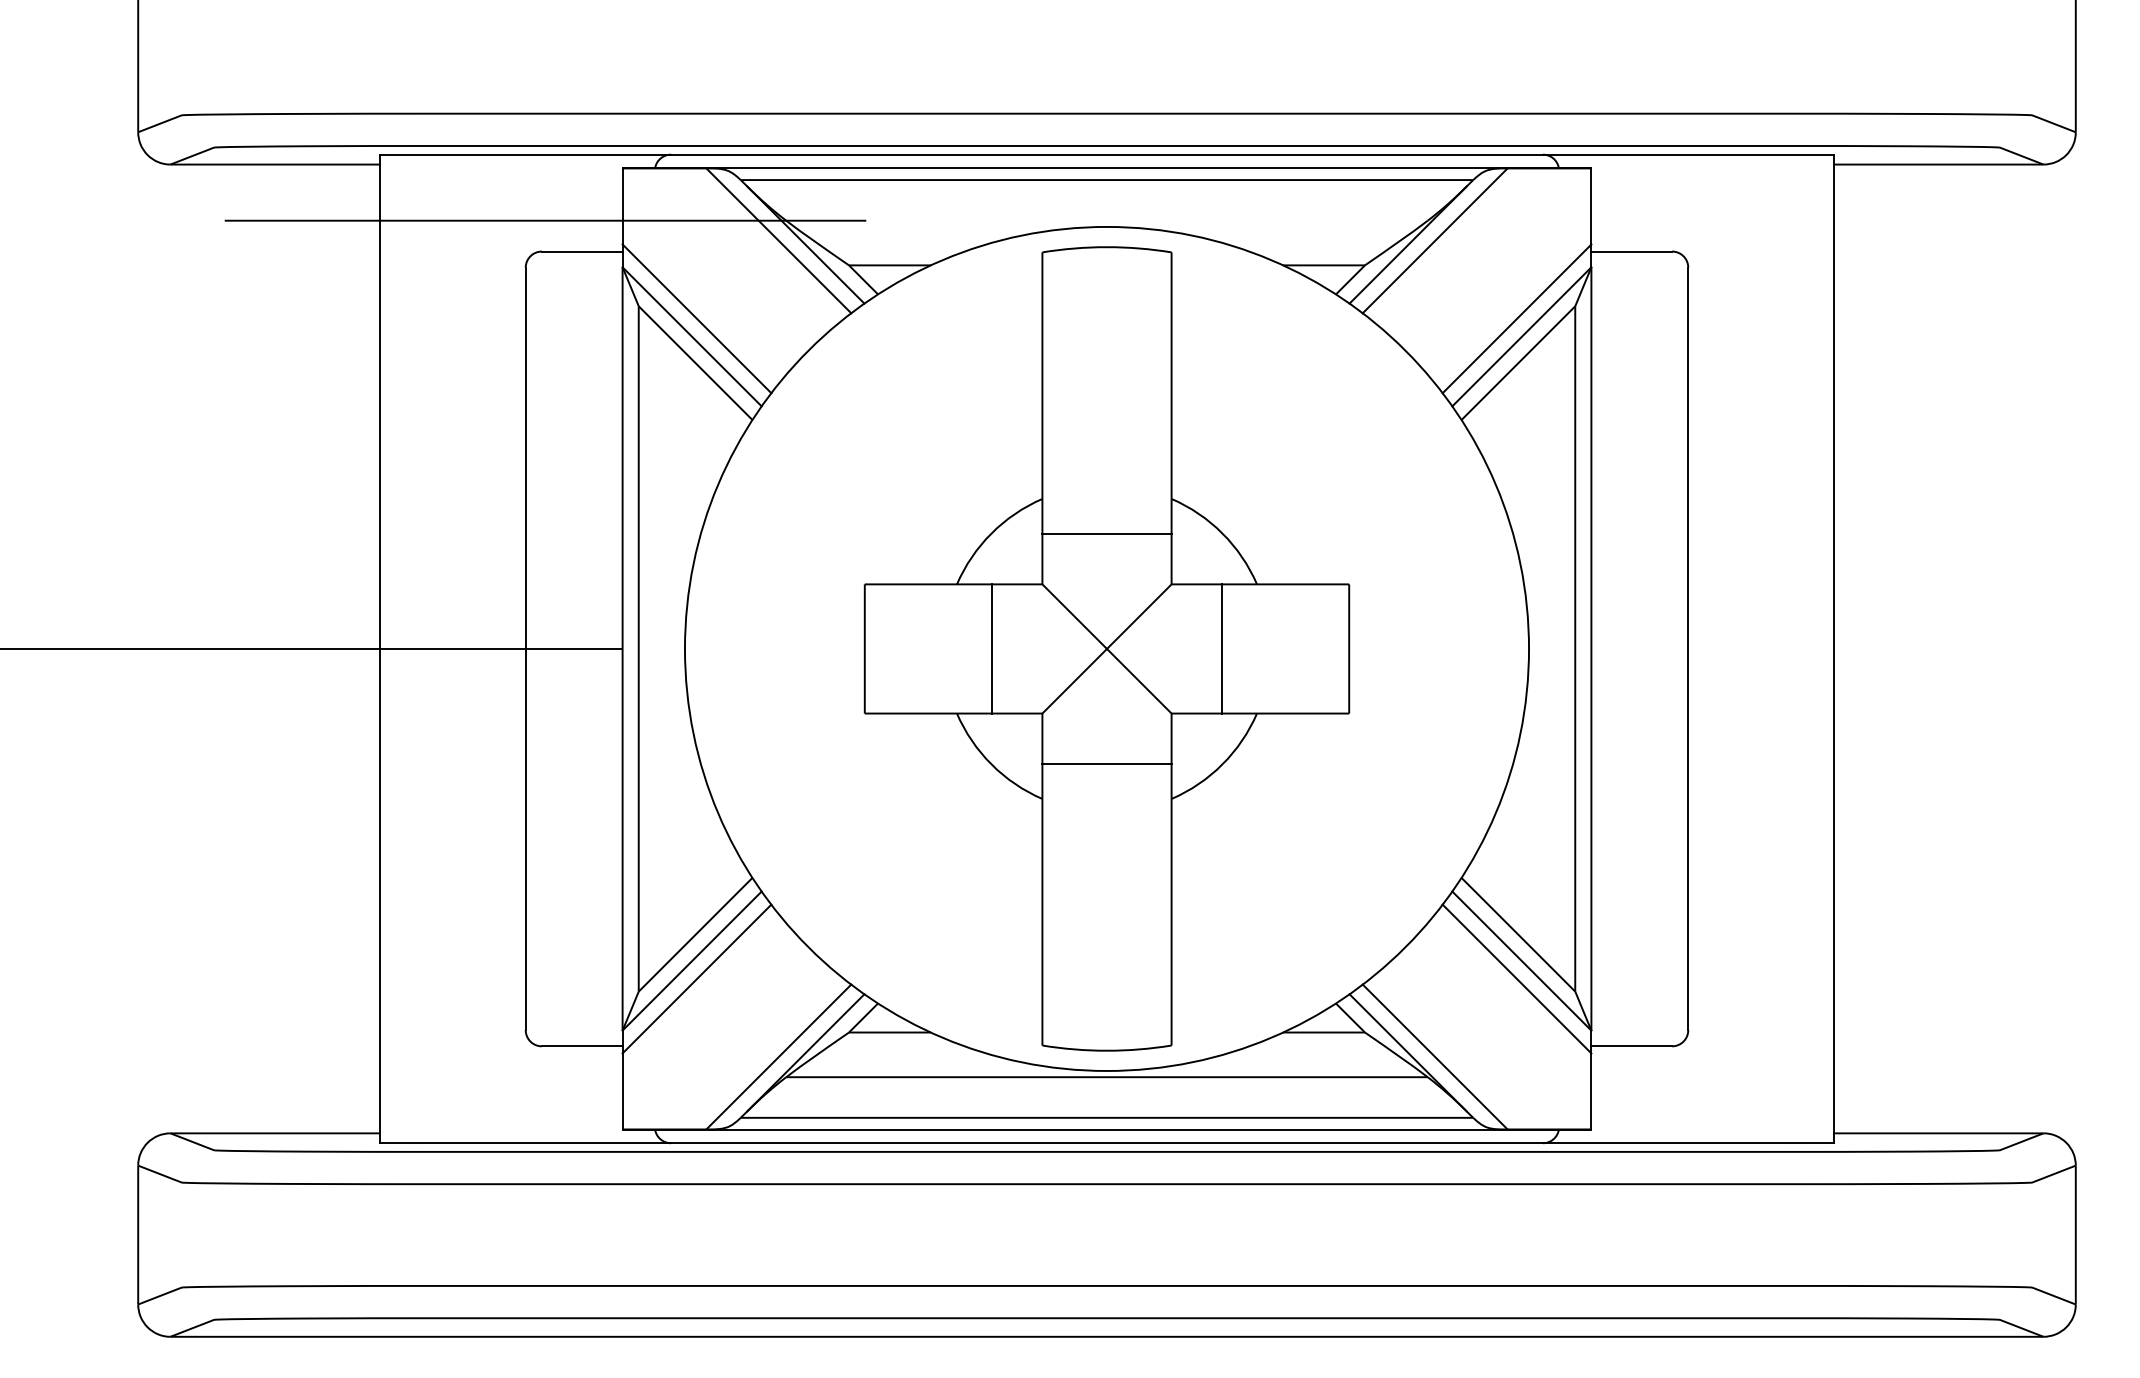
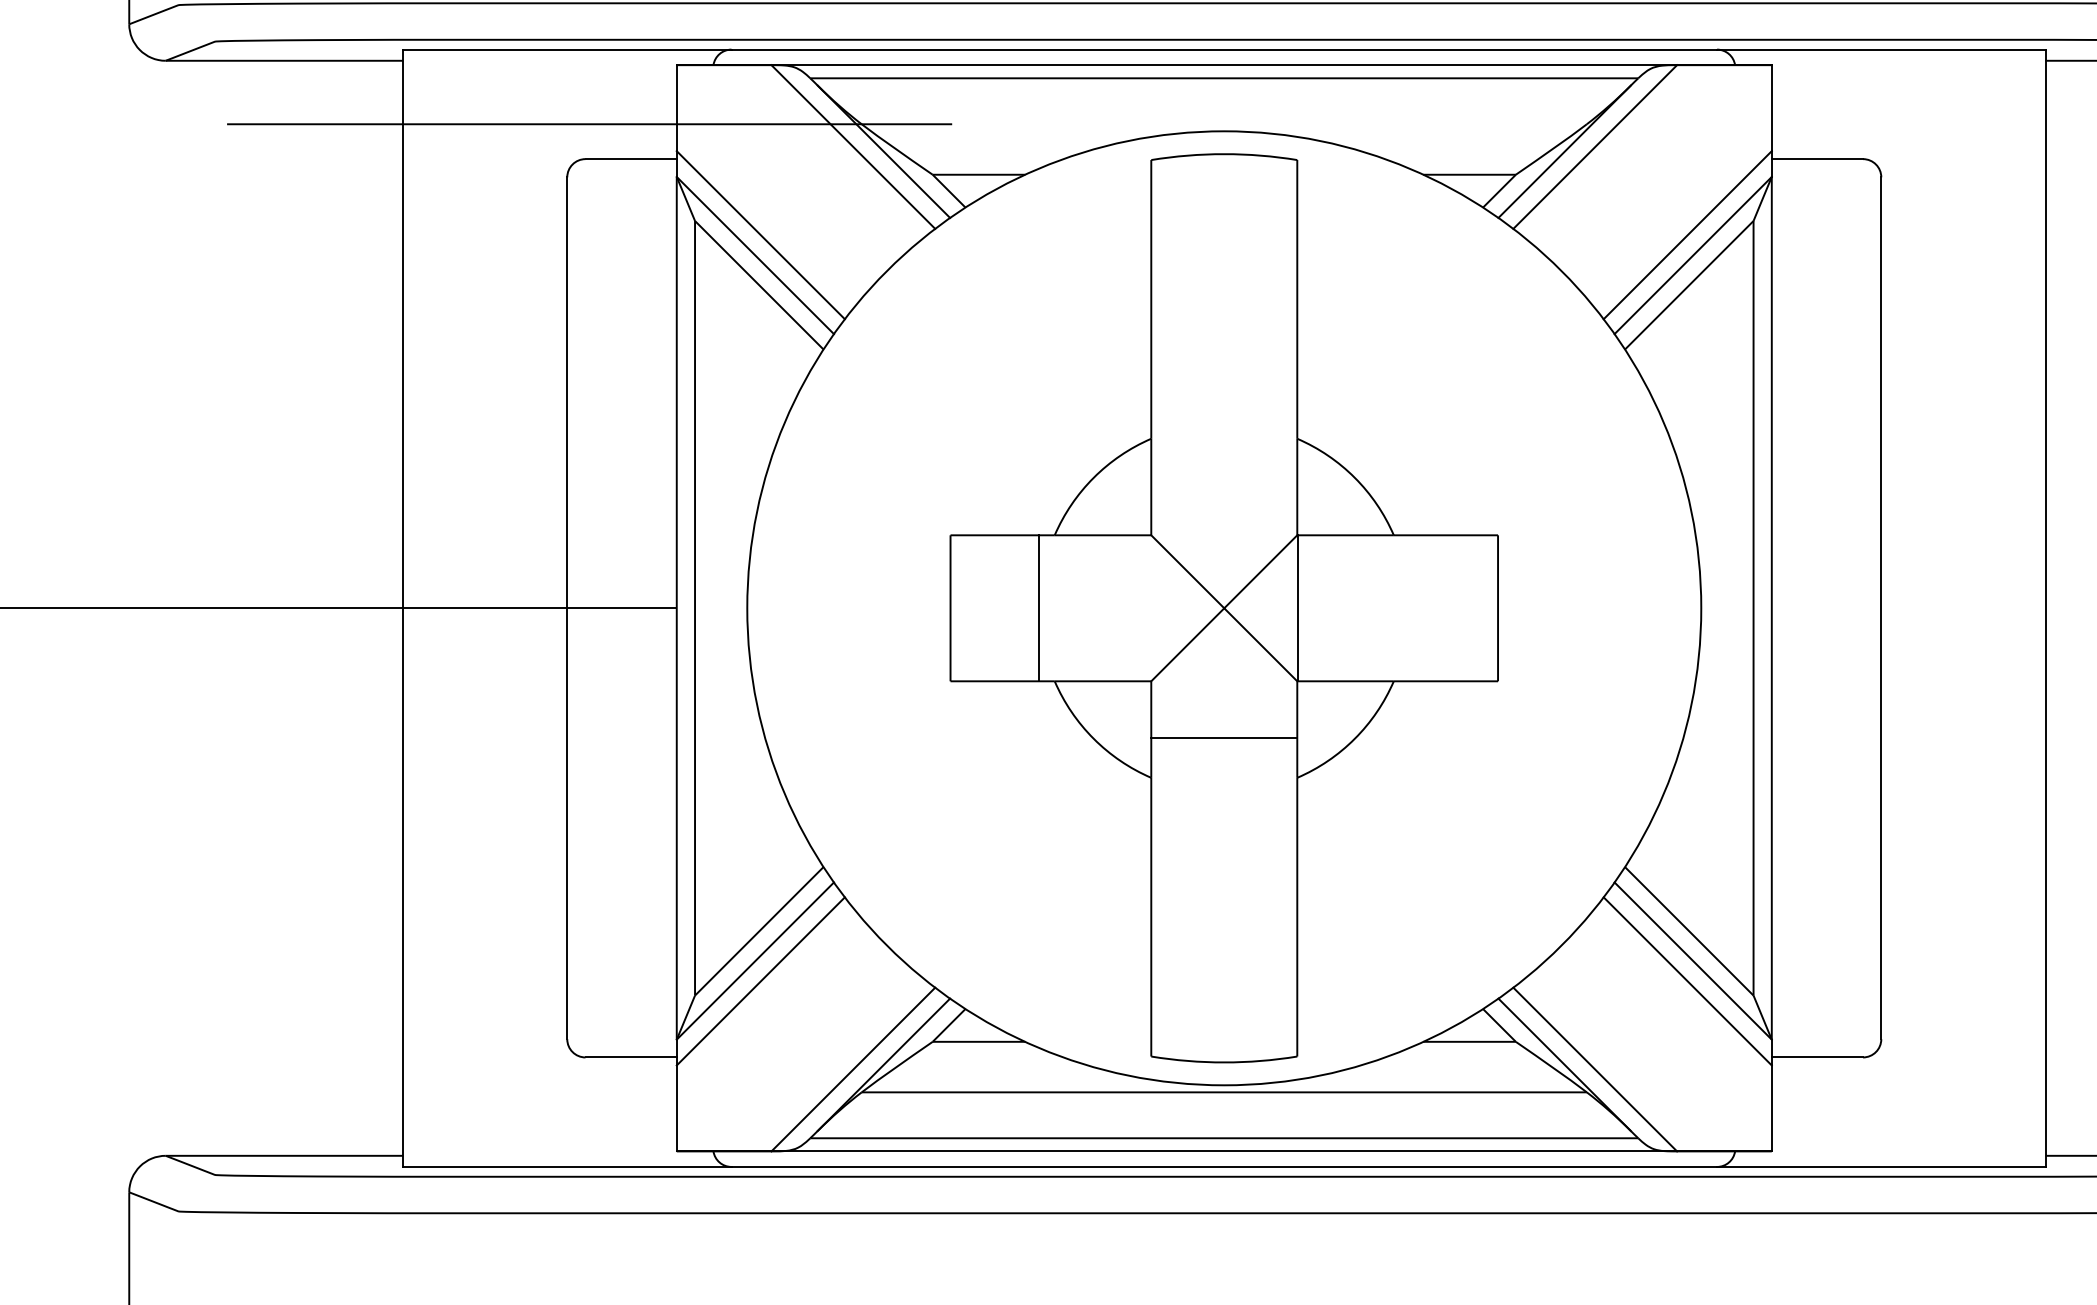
line: (1106, 533) -> (1223, 477), removed
line: (991, 648) -> (1038, 607), moved
line: (1222, 648) -> (1298, 607), moved

